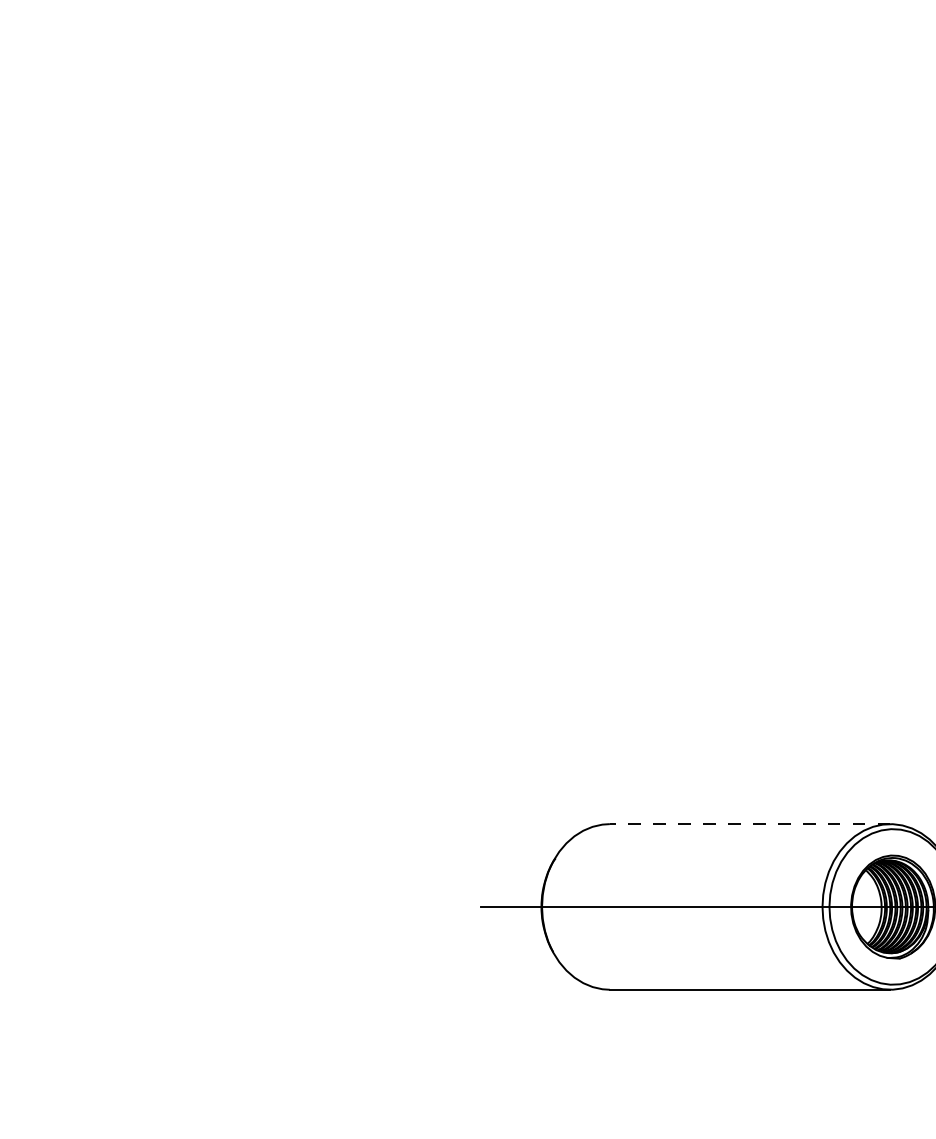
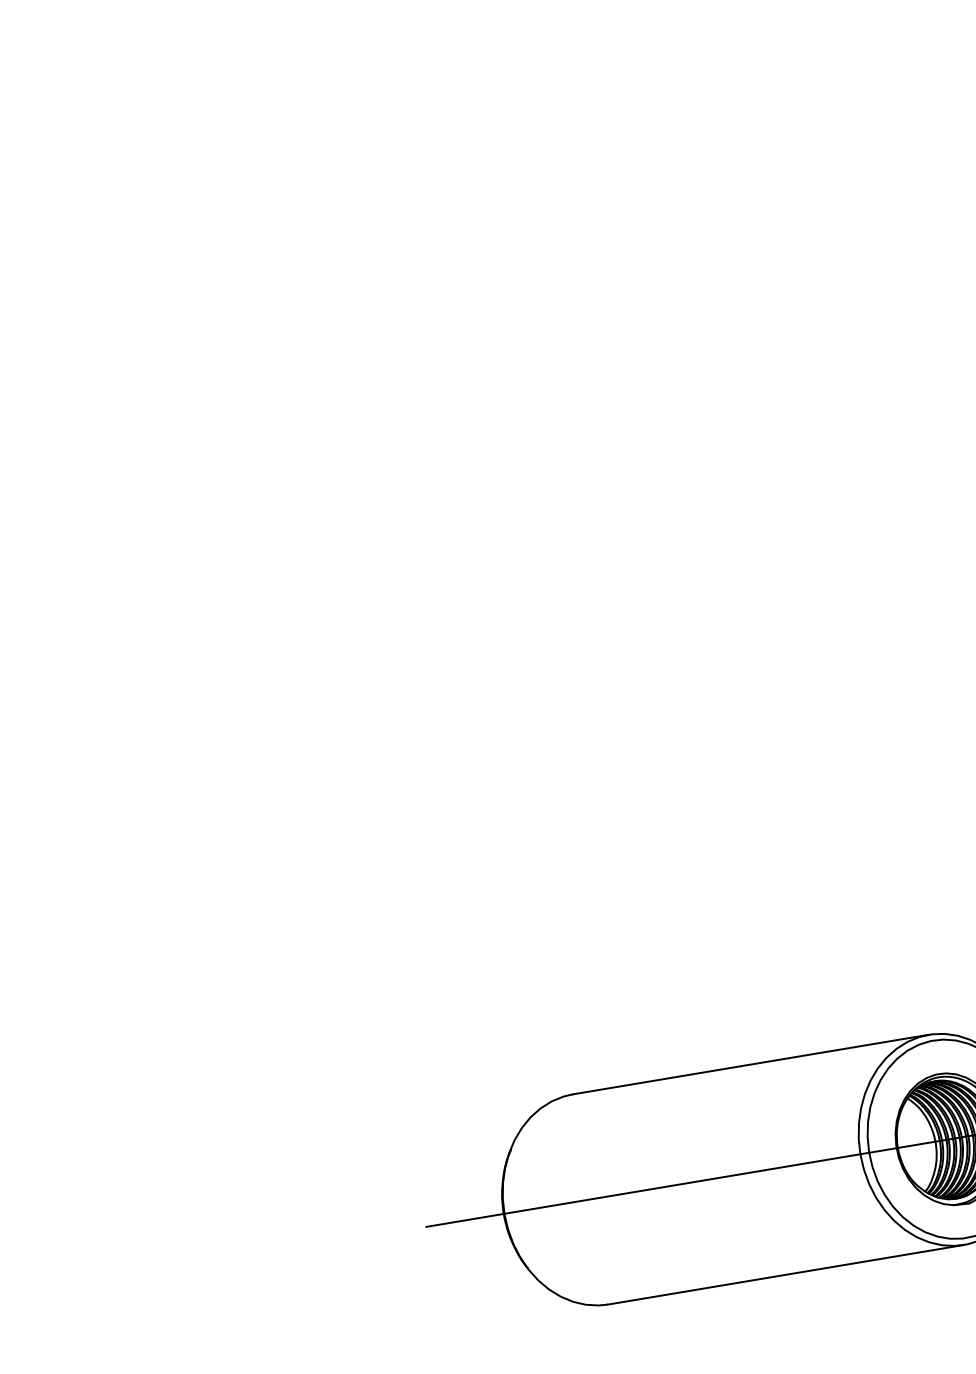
line: (749, 824) -> (750, 1065), dashed -> solid

